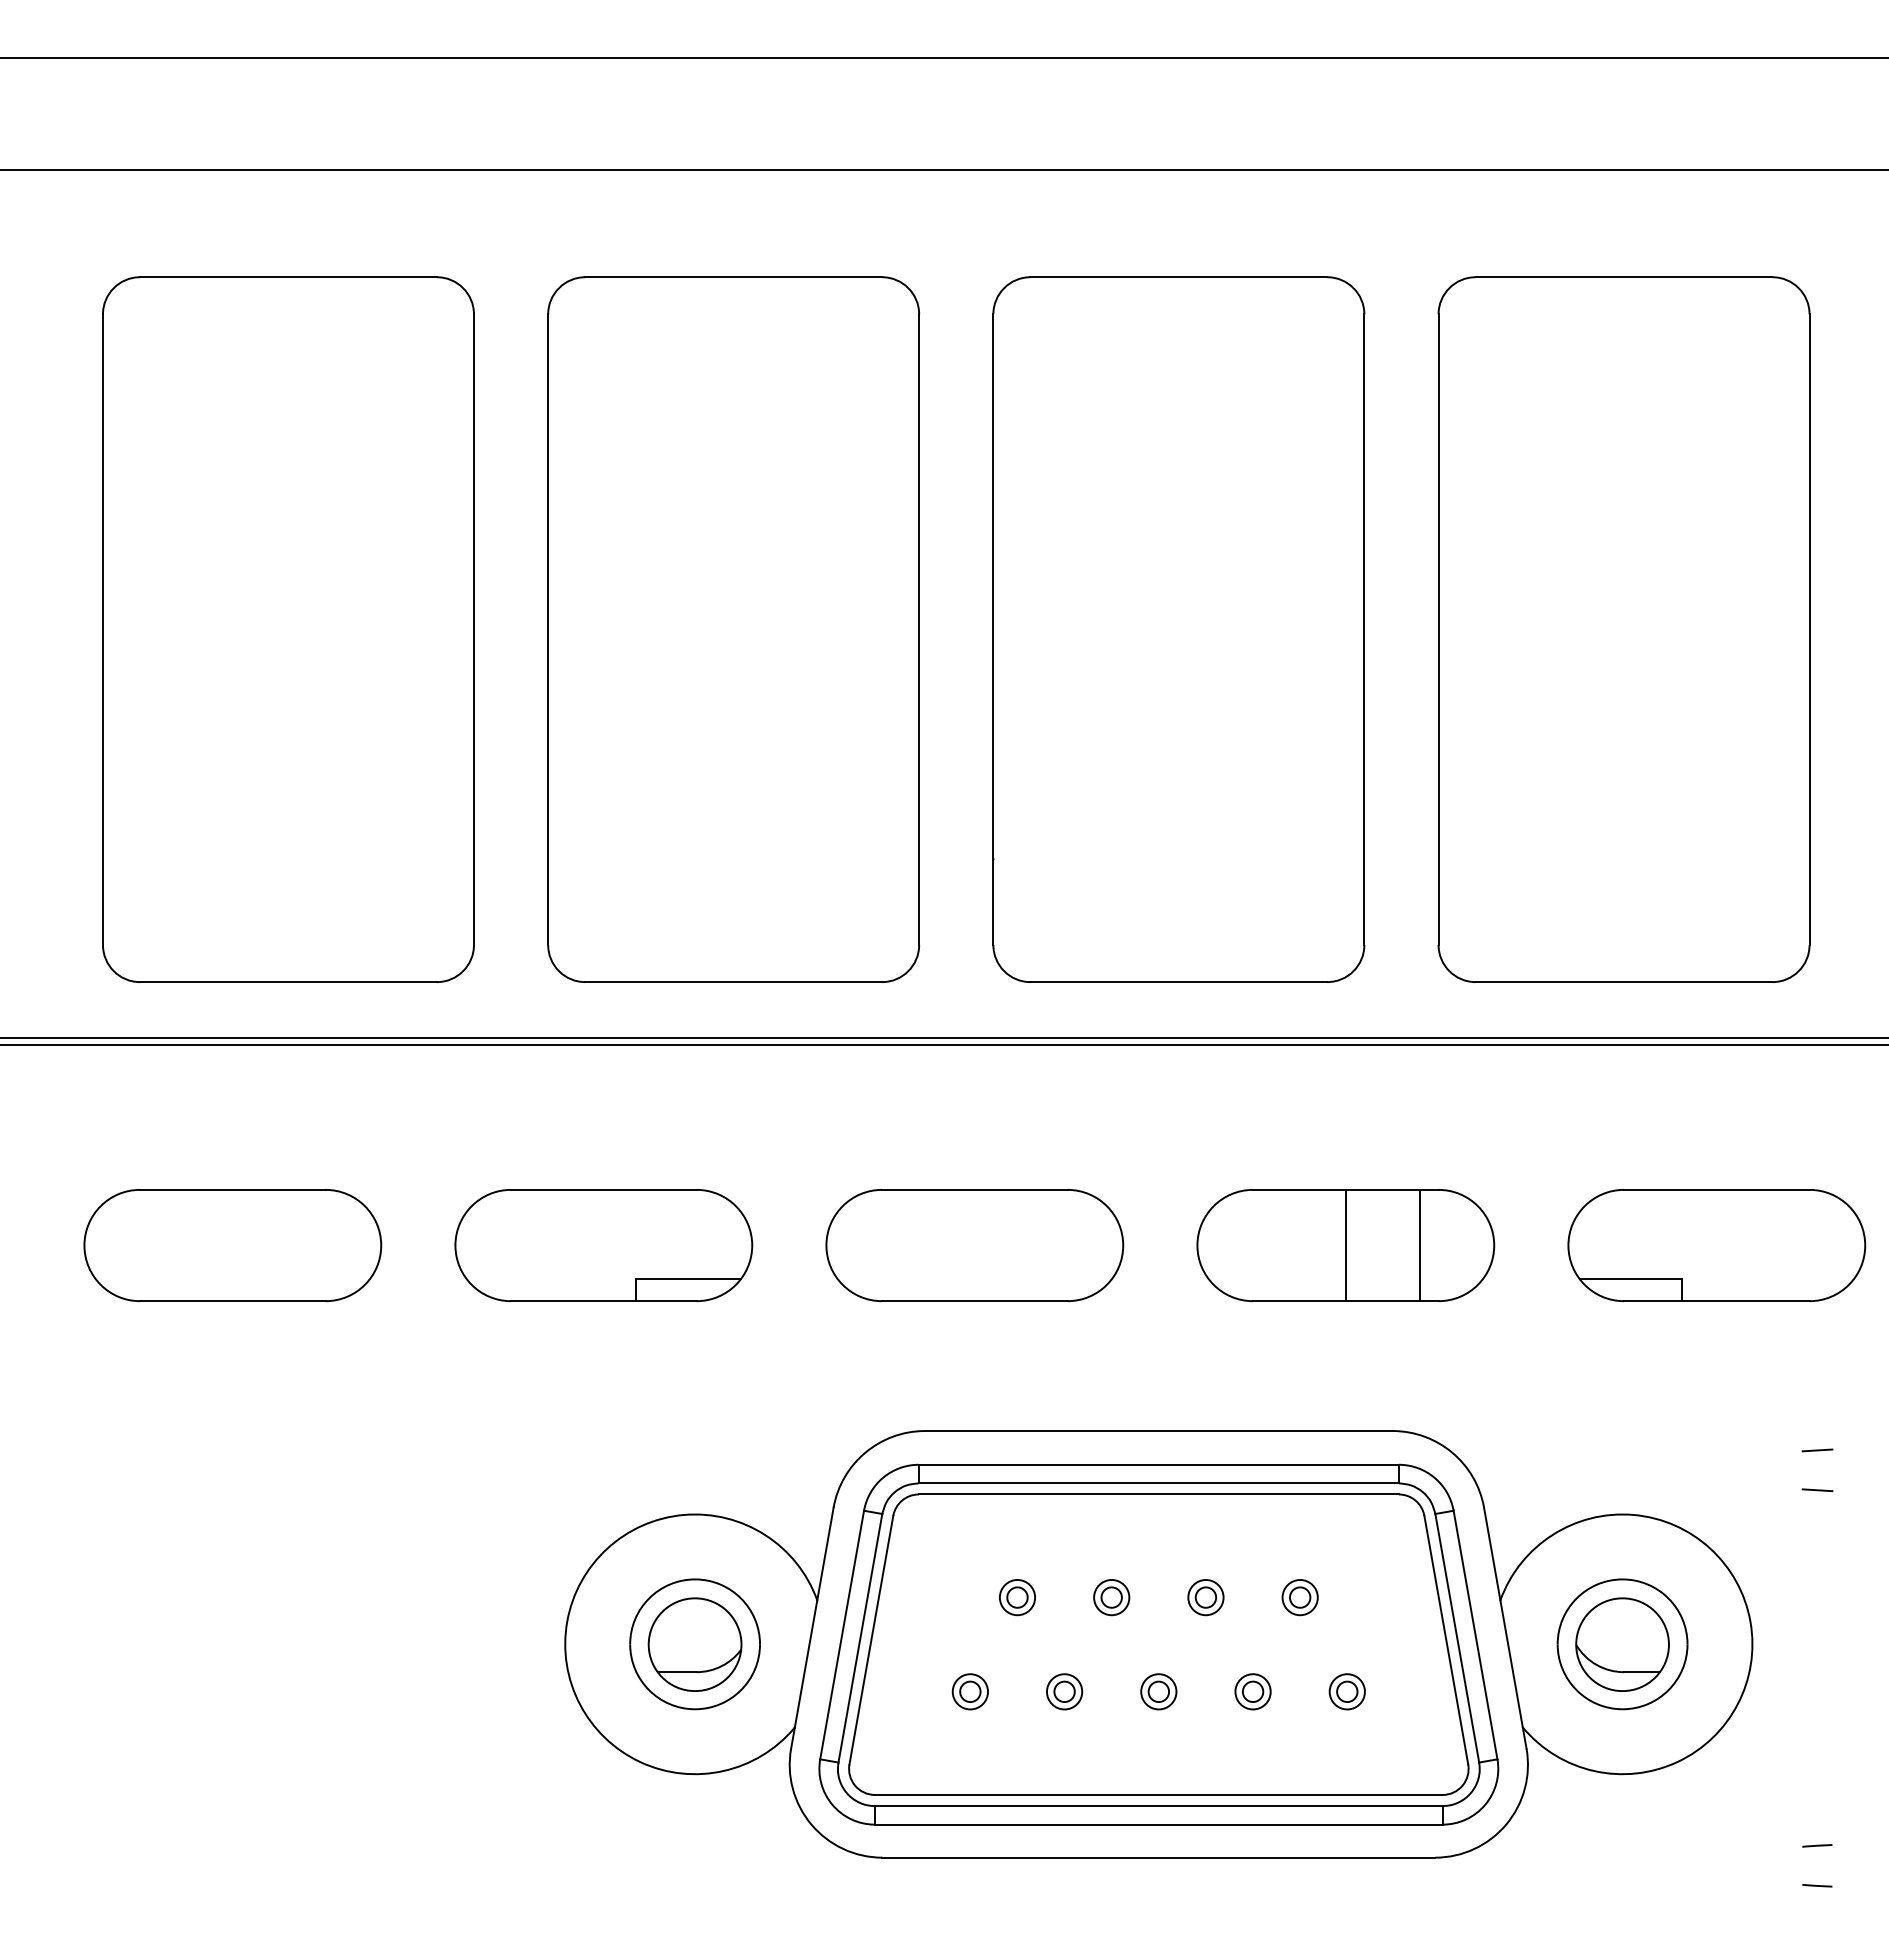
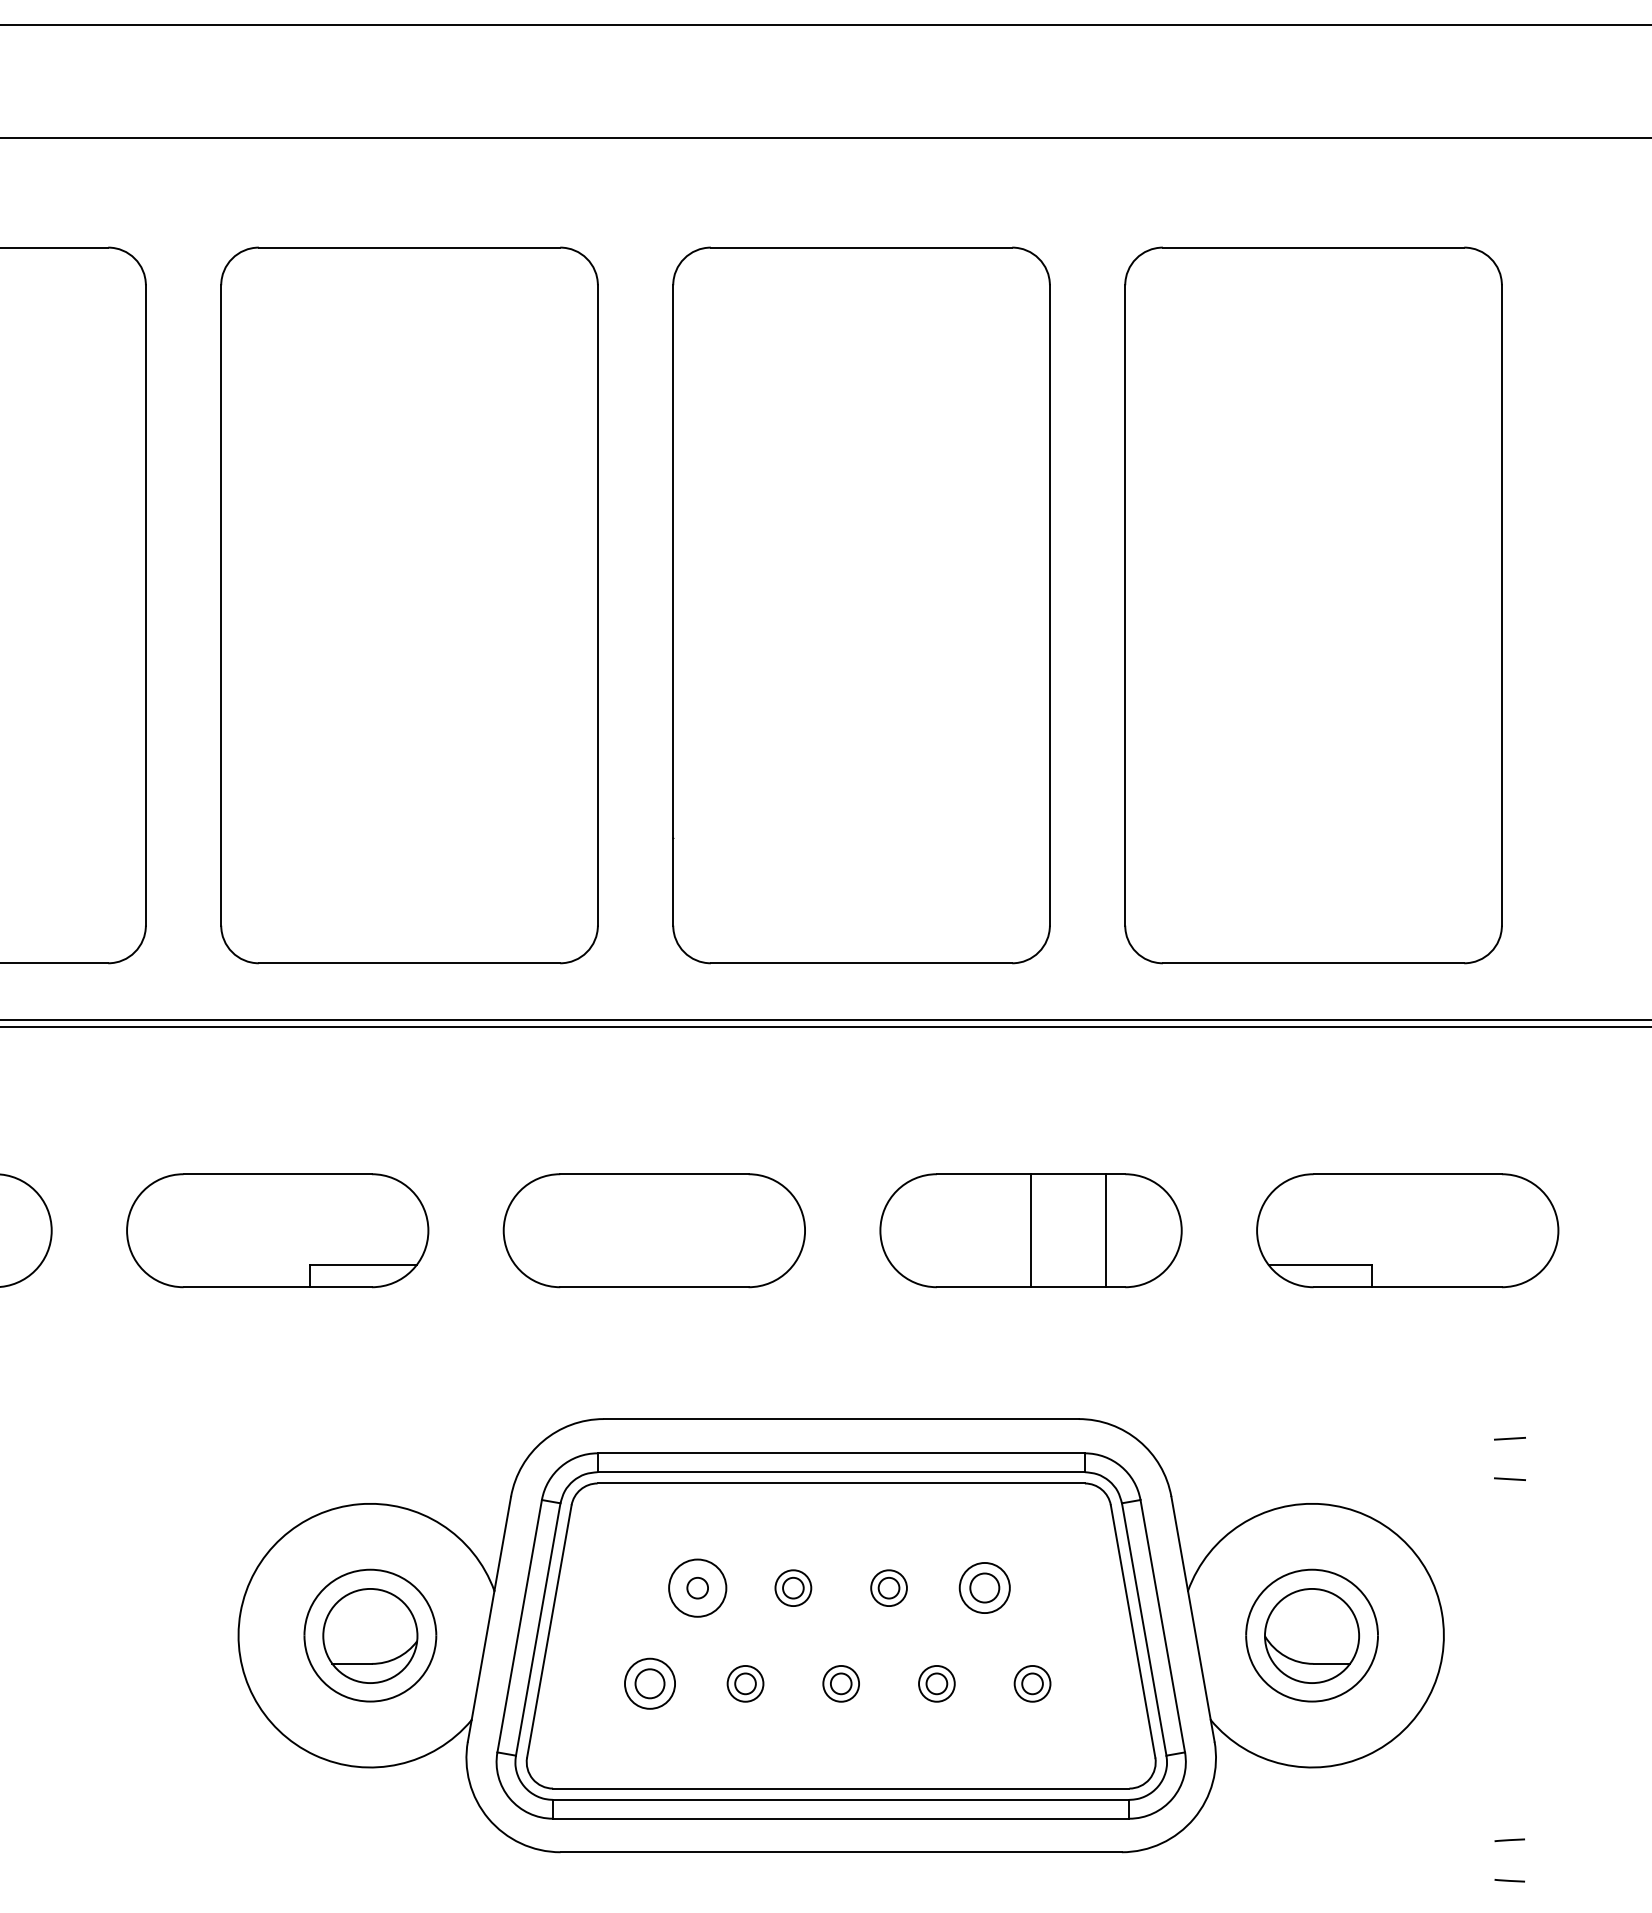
circle: (1017, 1597) -> (697, 1588), size x1.6
part: (1299, 1597) -> (984, 1588), size x1.4
part: (969, 1691) -> (648, 1683), size x1.4

